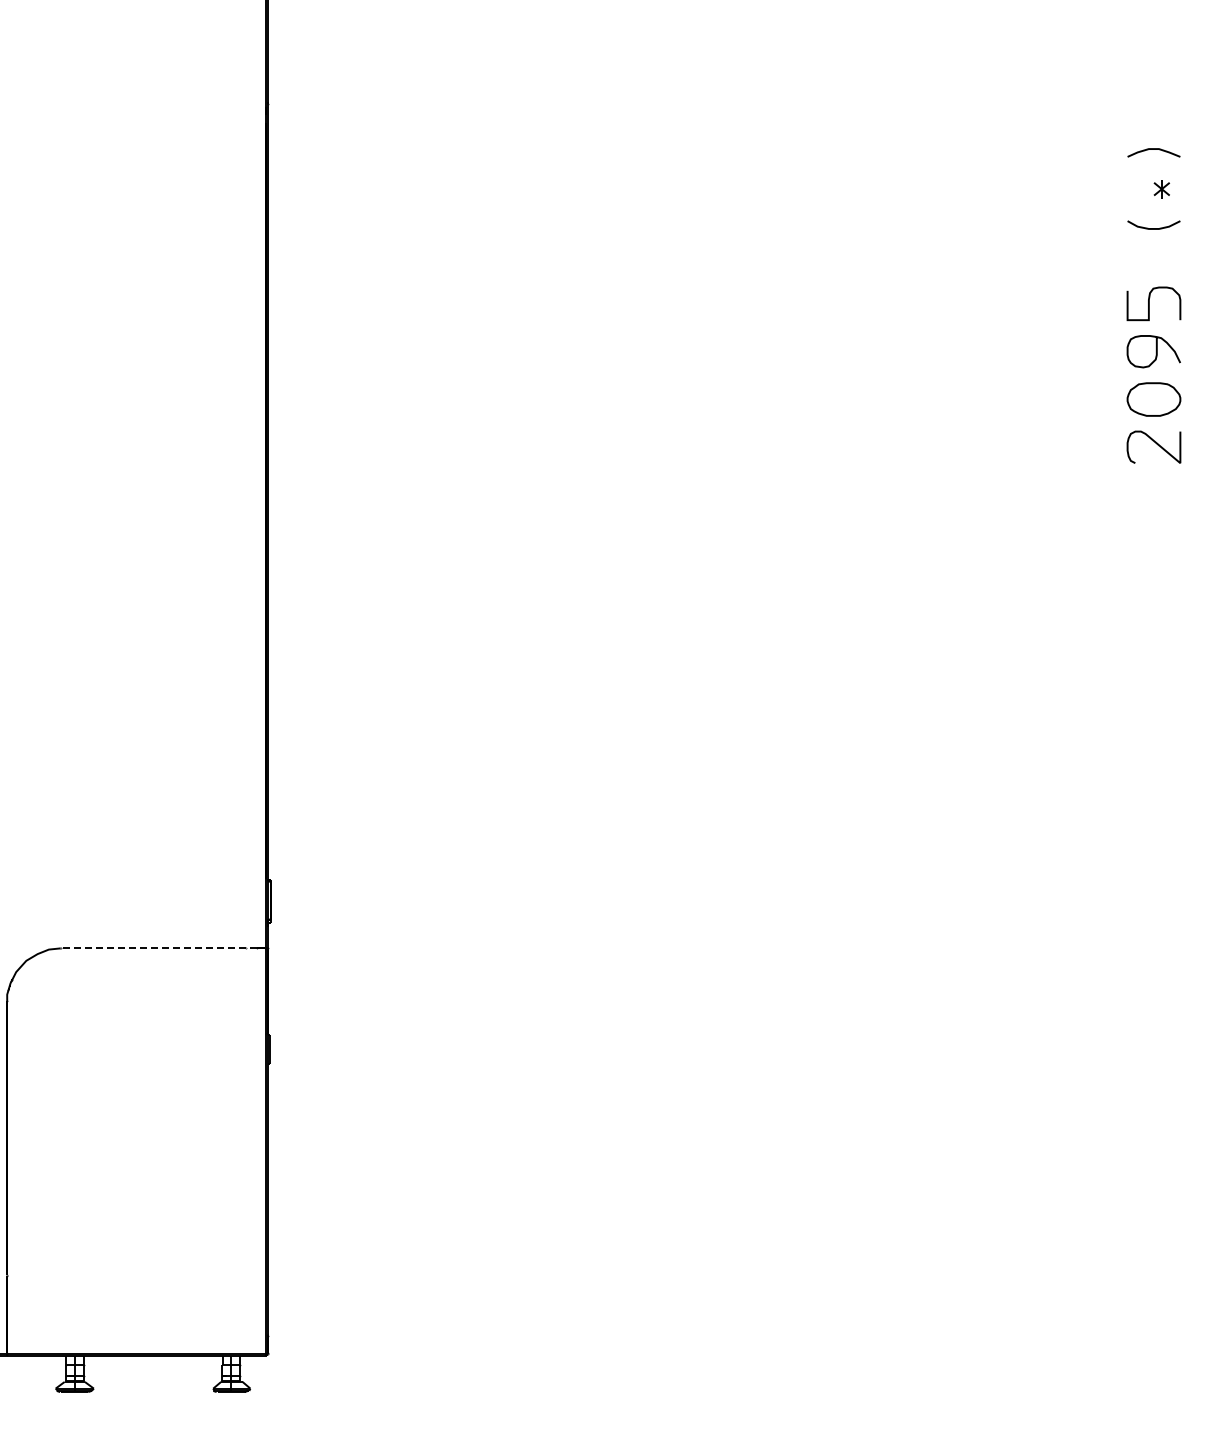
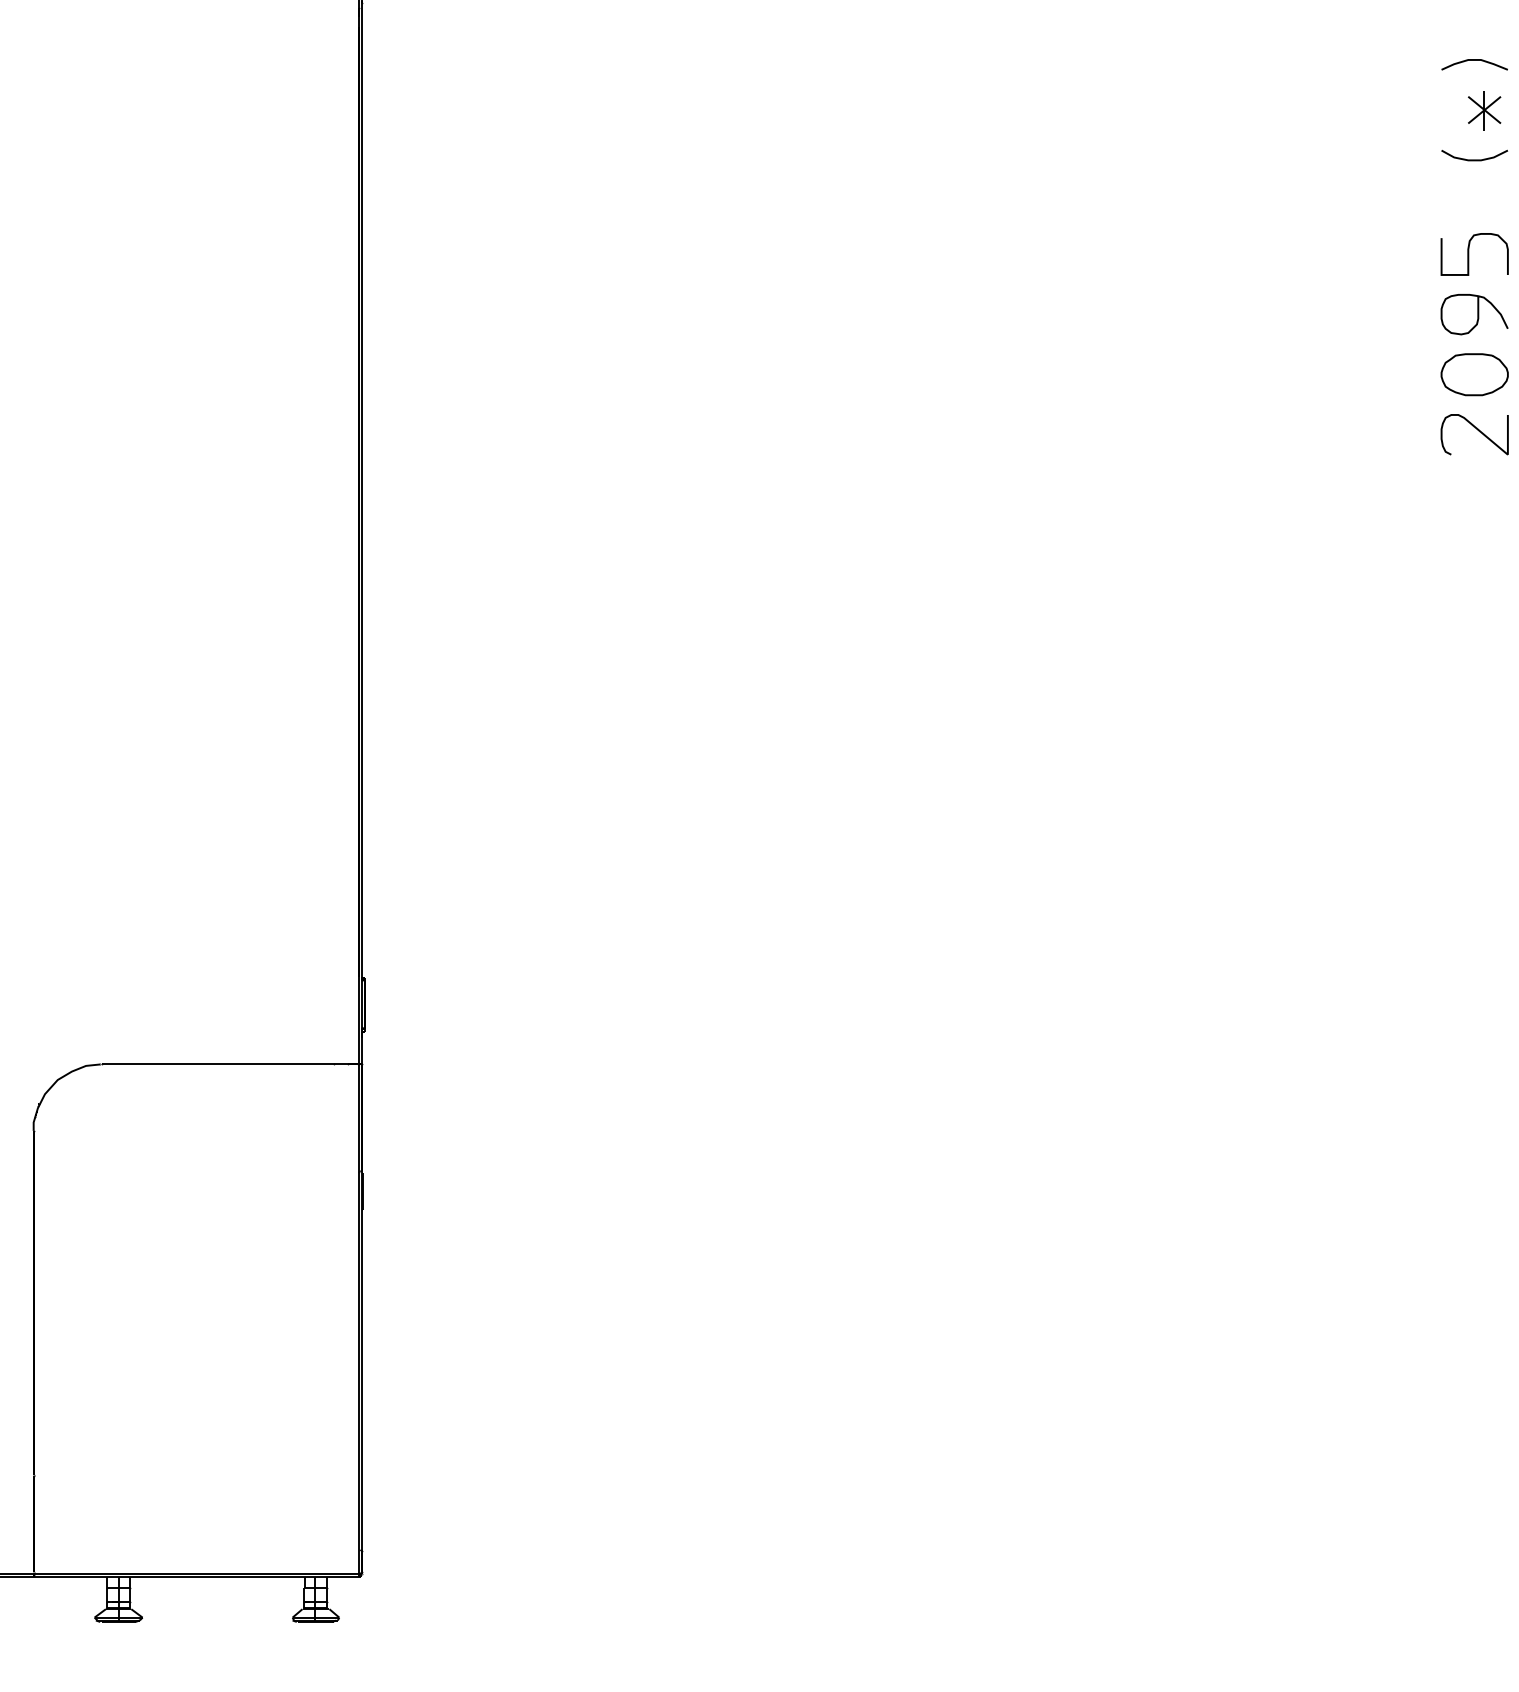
part: (1161, 189) -> (1484, 110), size x1.67
line: (159, 948) -> (225, 1064), dashed -> solid

